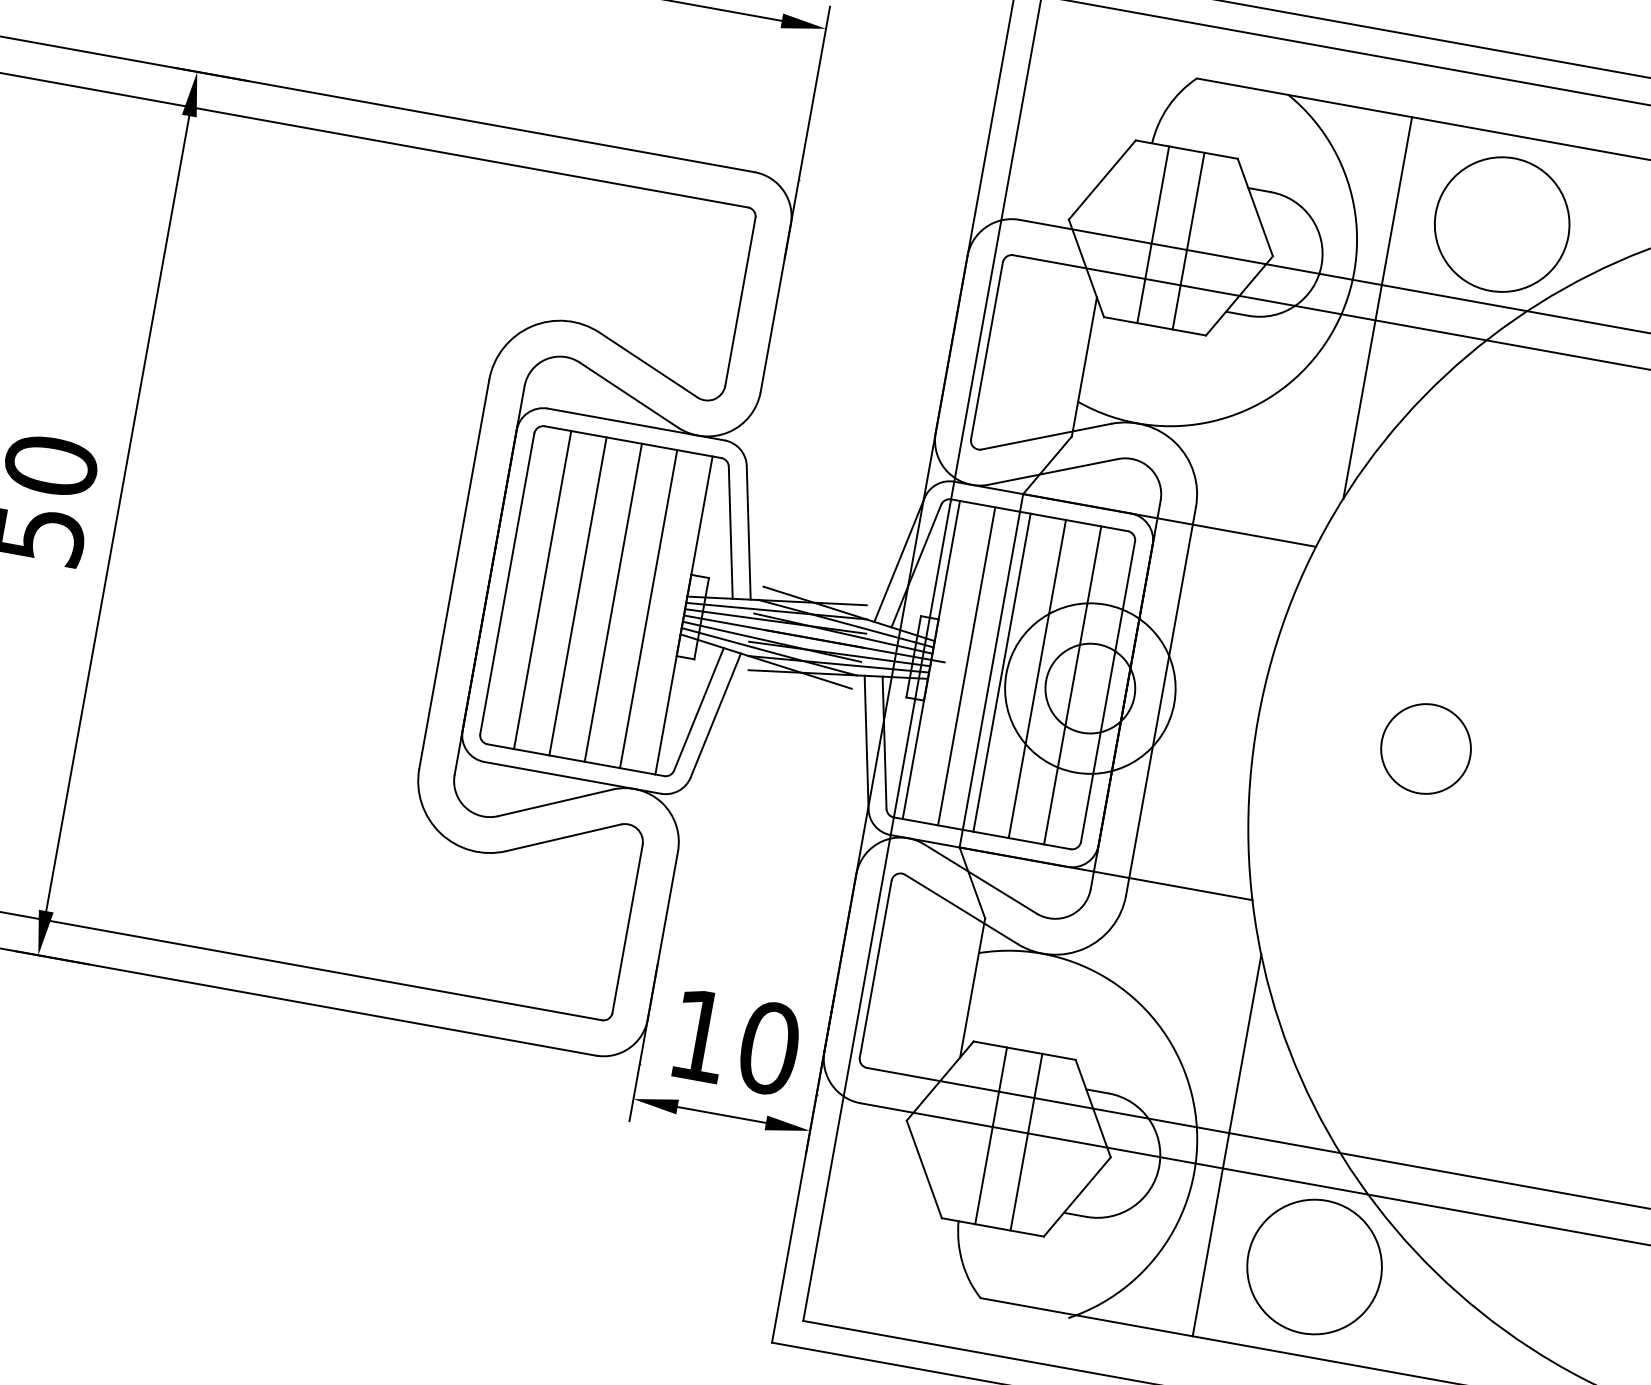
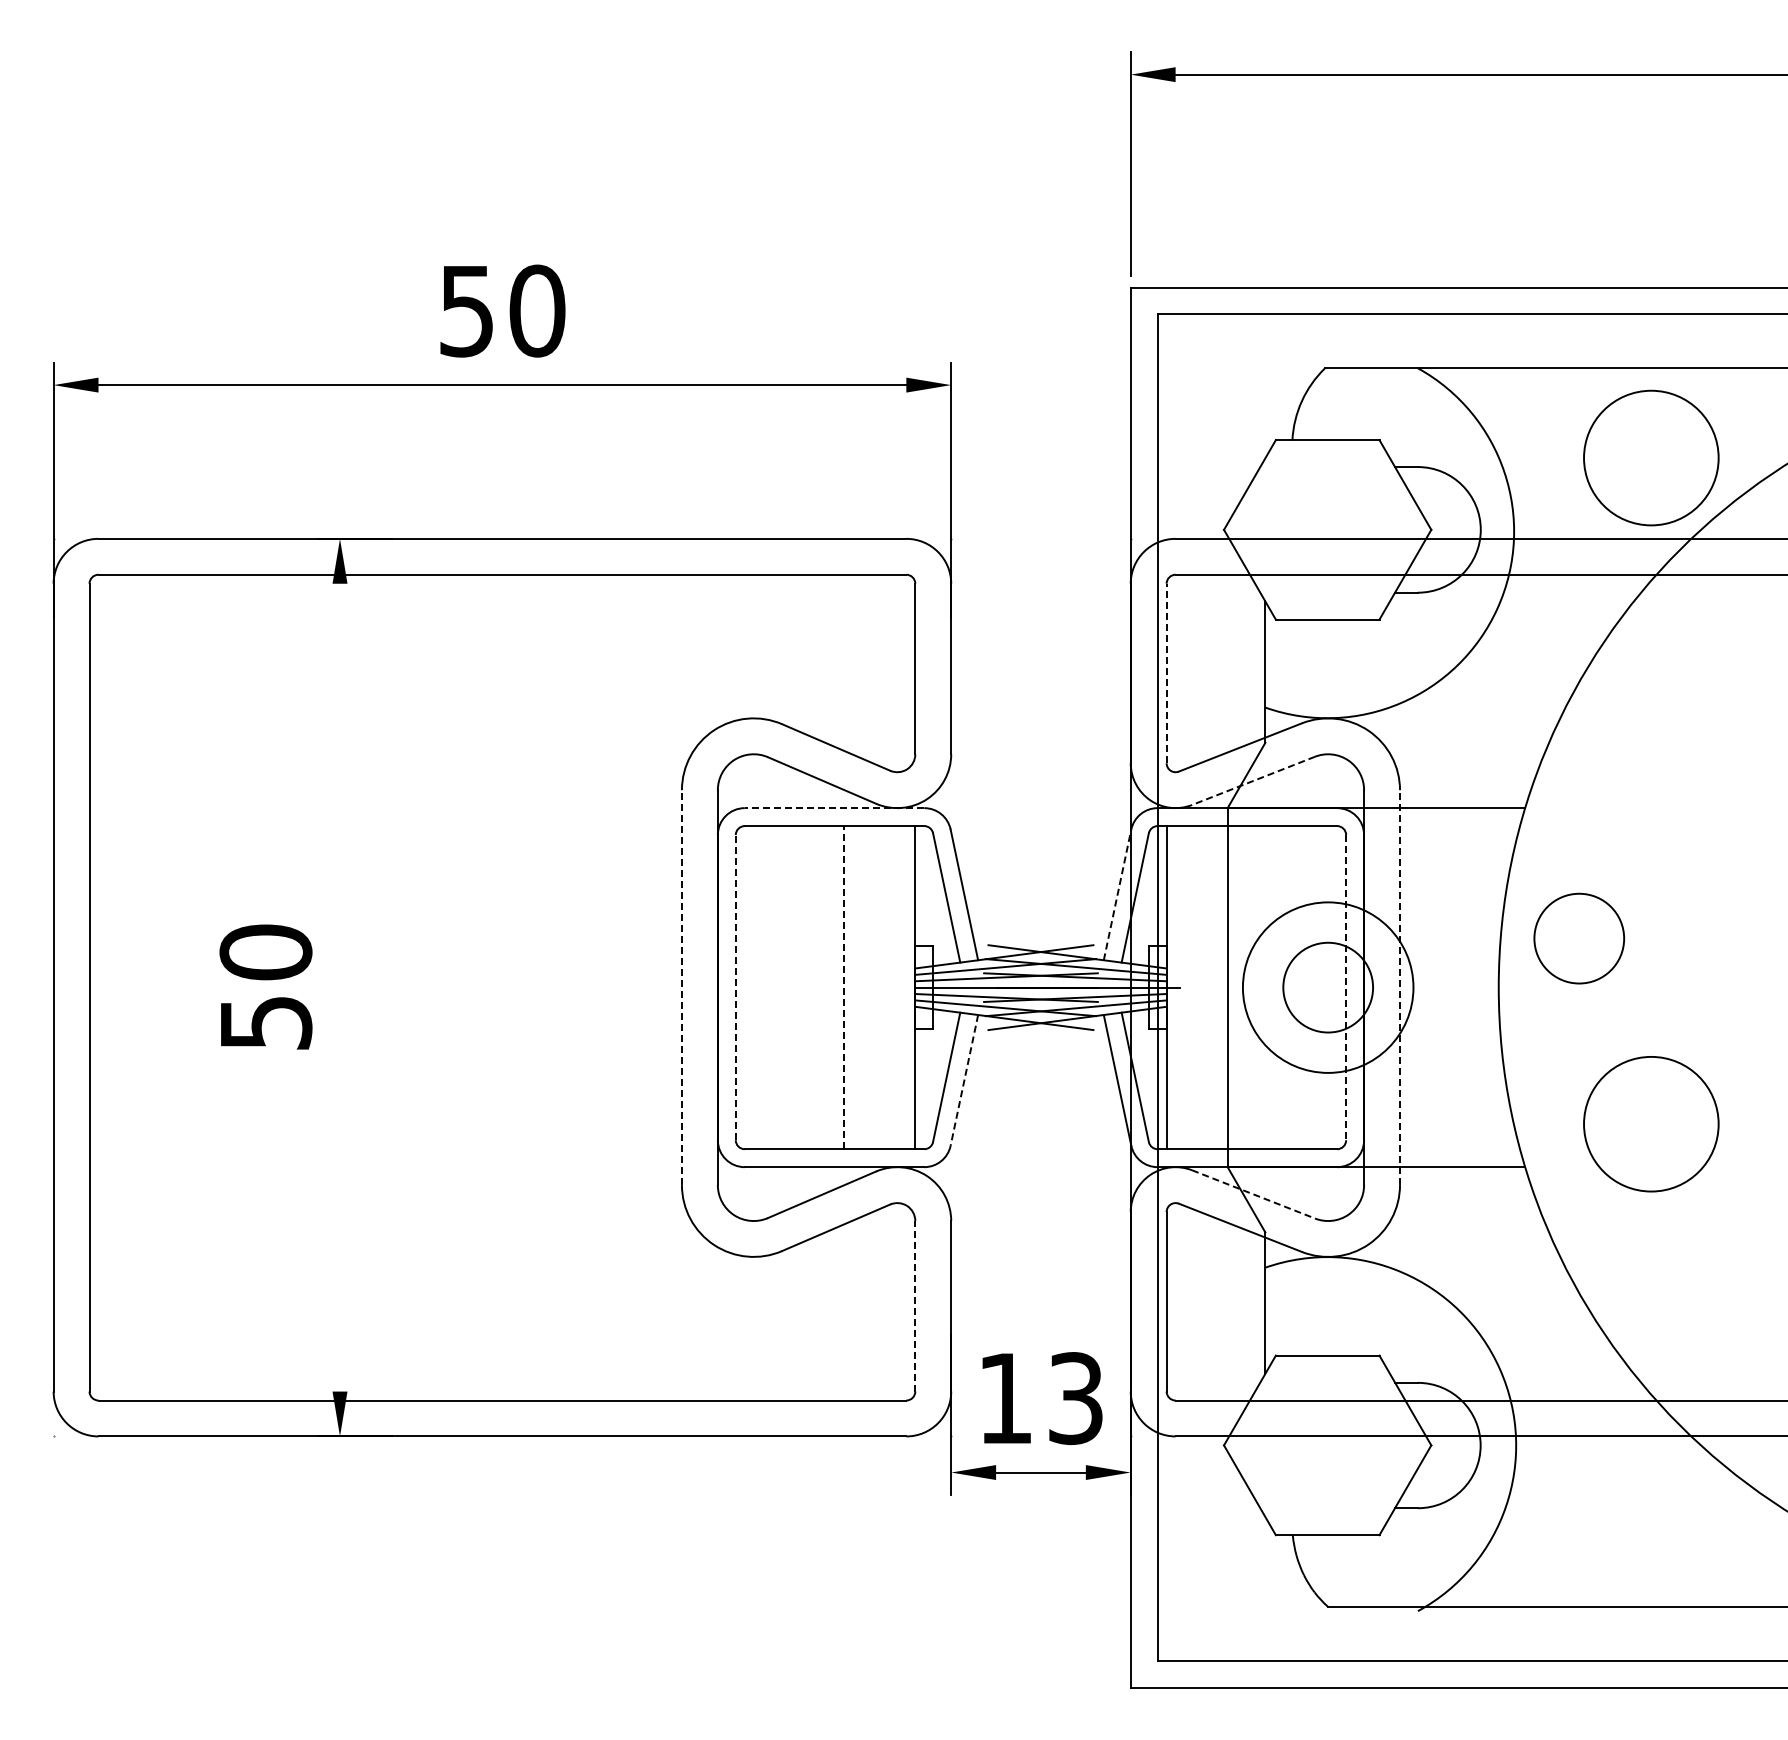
line: (1153, 234) -> (1309, 529), removed
line: (1188, 240) -> (1345, 529), removed
line: (1377, 308) -> (1543, 562), removed
line: (986, 350) -> (1166, 673), solid -> dashed
line: (636, 424) -> (834, 808), solid -> dashed
line: (1053, 472) -> (1253, 781), solid -> dashed
line: (118, 513) -> (340, 987), removed
line: (899, 559) -> (1117, 894), solid -> dashed
line: (453, 573) -> (681, 987), solid -> dashed
line: (507, 583) -> (735, 987), solid -> dashed
line: (542, 589) -> (771, 987), removed
line: (577, 596) -> (807, 987), removed
line: (613, 602) -> (843, 987), solid -> dashed
line: (648, 608) -> (879, 987), removed
line: (966, 666) -> (1202, 987), removed
line: (1002, 672) -> (1238, 987), removed
line: (1037, 678) -> (1274, 987), removed
line: (1072, 685) -> (1310, 987), removed
line: (1108, 691) -> (1346, 987), solid -> dashed
line: (1161, 701) -> (1400, 987), solid -> dashed
line: (715, 715) -> (964, 1080), solid -> dashed
circle: (1426, 748) -> (1579, 938), moved
line: (981, 879) -> (1254, 1194), solid -> dashed
line: (627, 928) -> (915, 1305), solid -> dashed
text: (769, 1048) -> (1076, 1398), 10 -> 13
line: (990, 1135) -> (1309, 1445), removed
line: (1026, 1142) -> (1345, 1445), removed
line: (1227, 1144) -> (1543, 1412), removed
circle: (1314, 1267) -> (1651, 1124), moved

